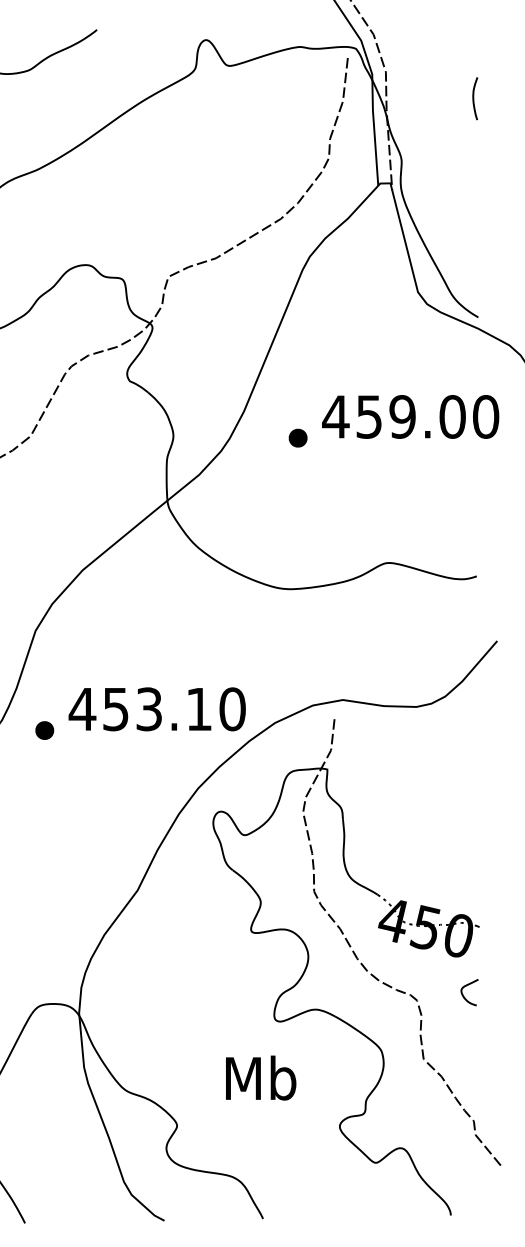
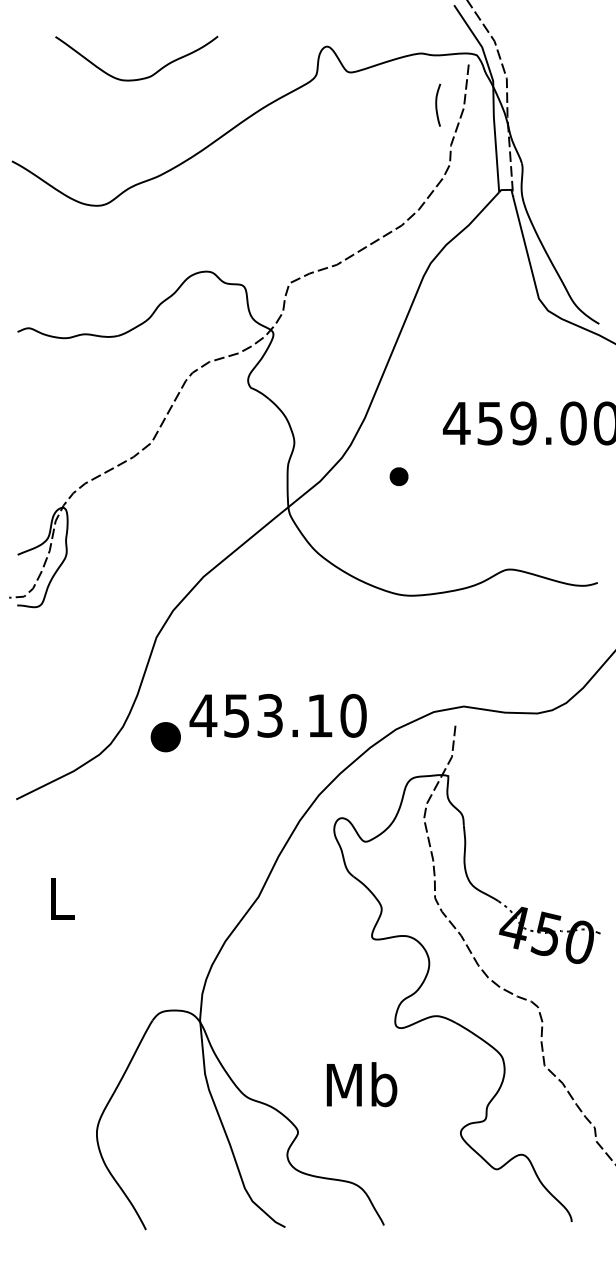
curve: (474, 97) -> (437, 104), moved
part: (297, 437) -> (398, 476), moved
part: (44, 729) -> (165, 736), size x1.6
curve: (467, 985) -> (588, 992), removed
text: (260, 1077) -> (361, 1084), moved

